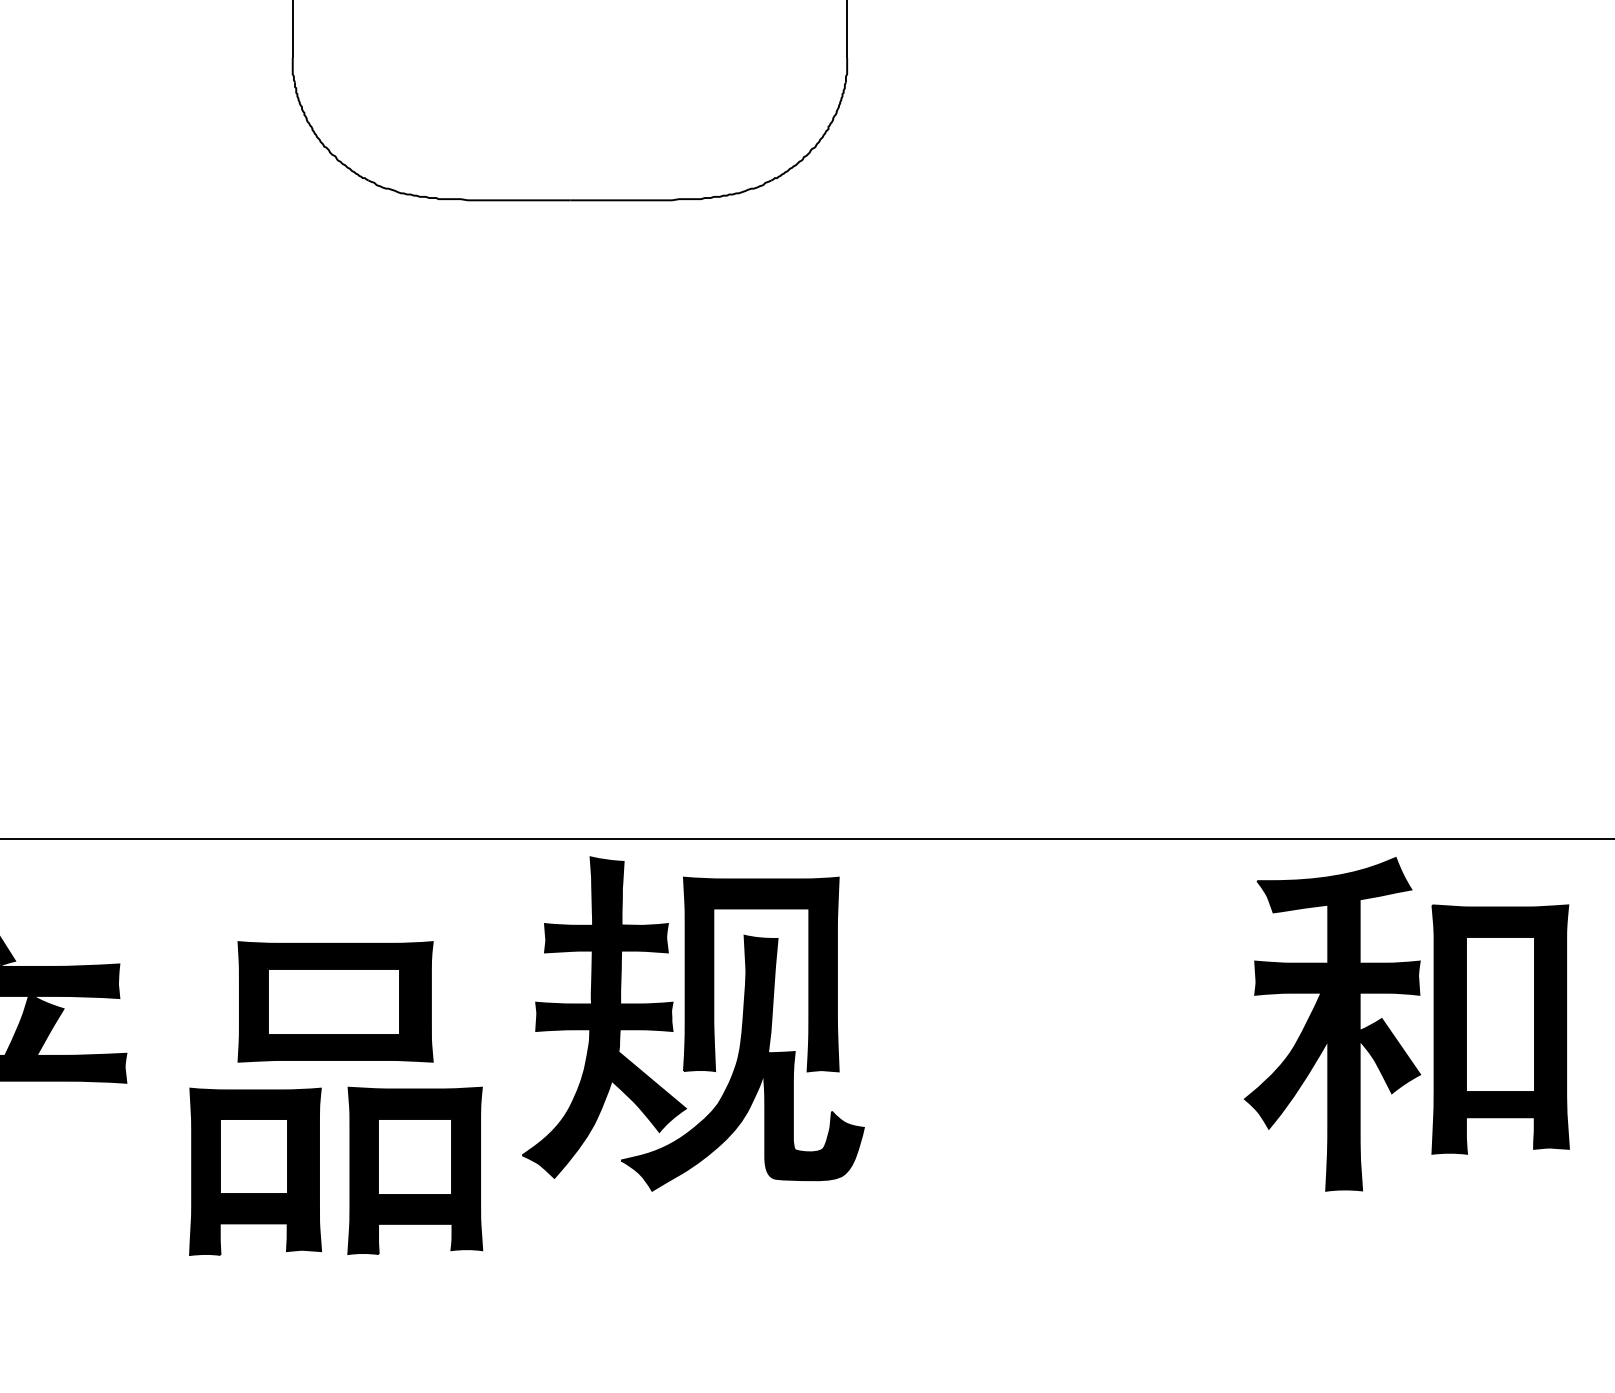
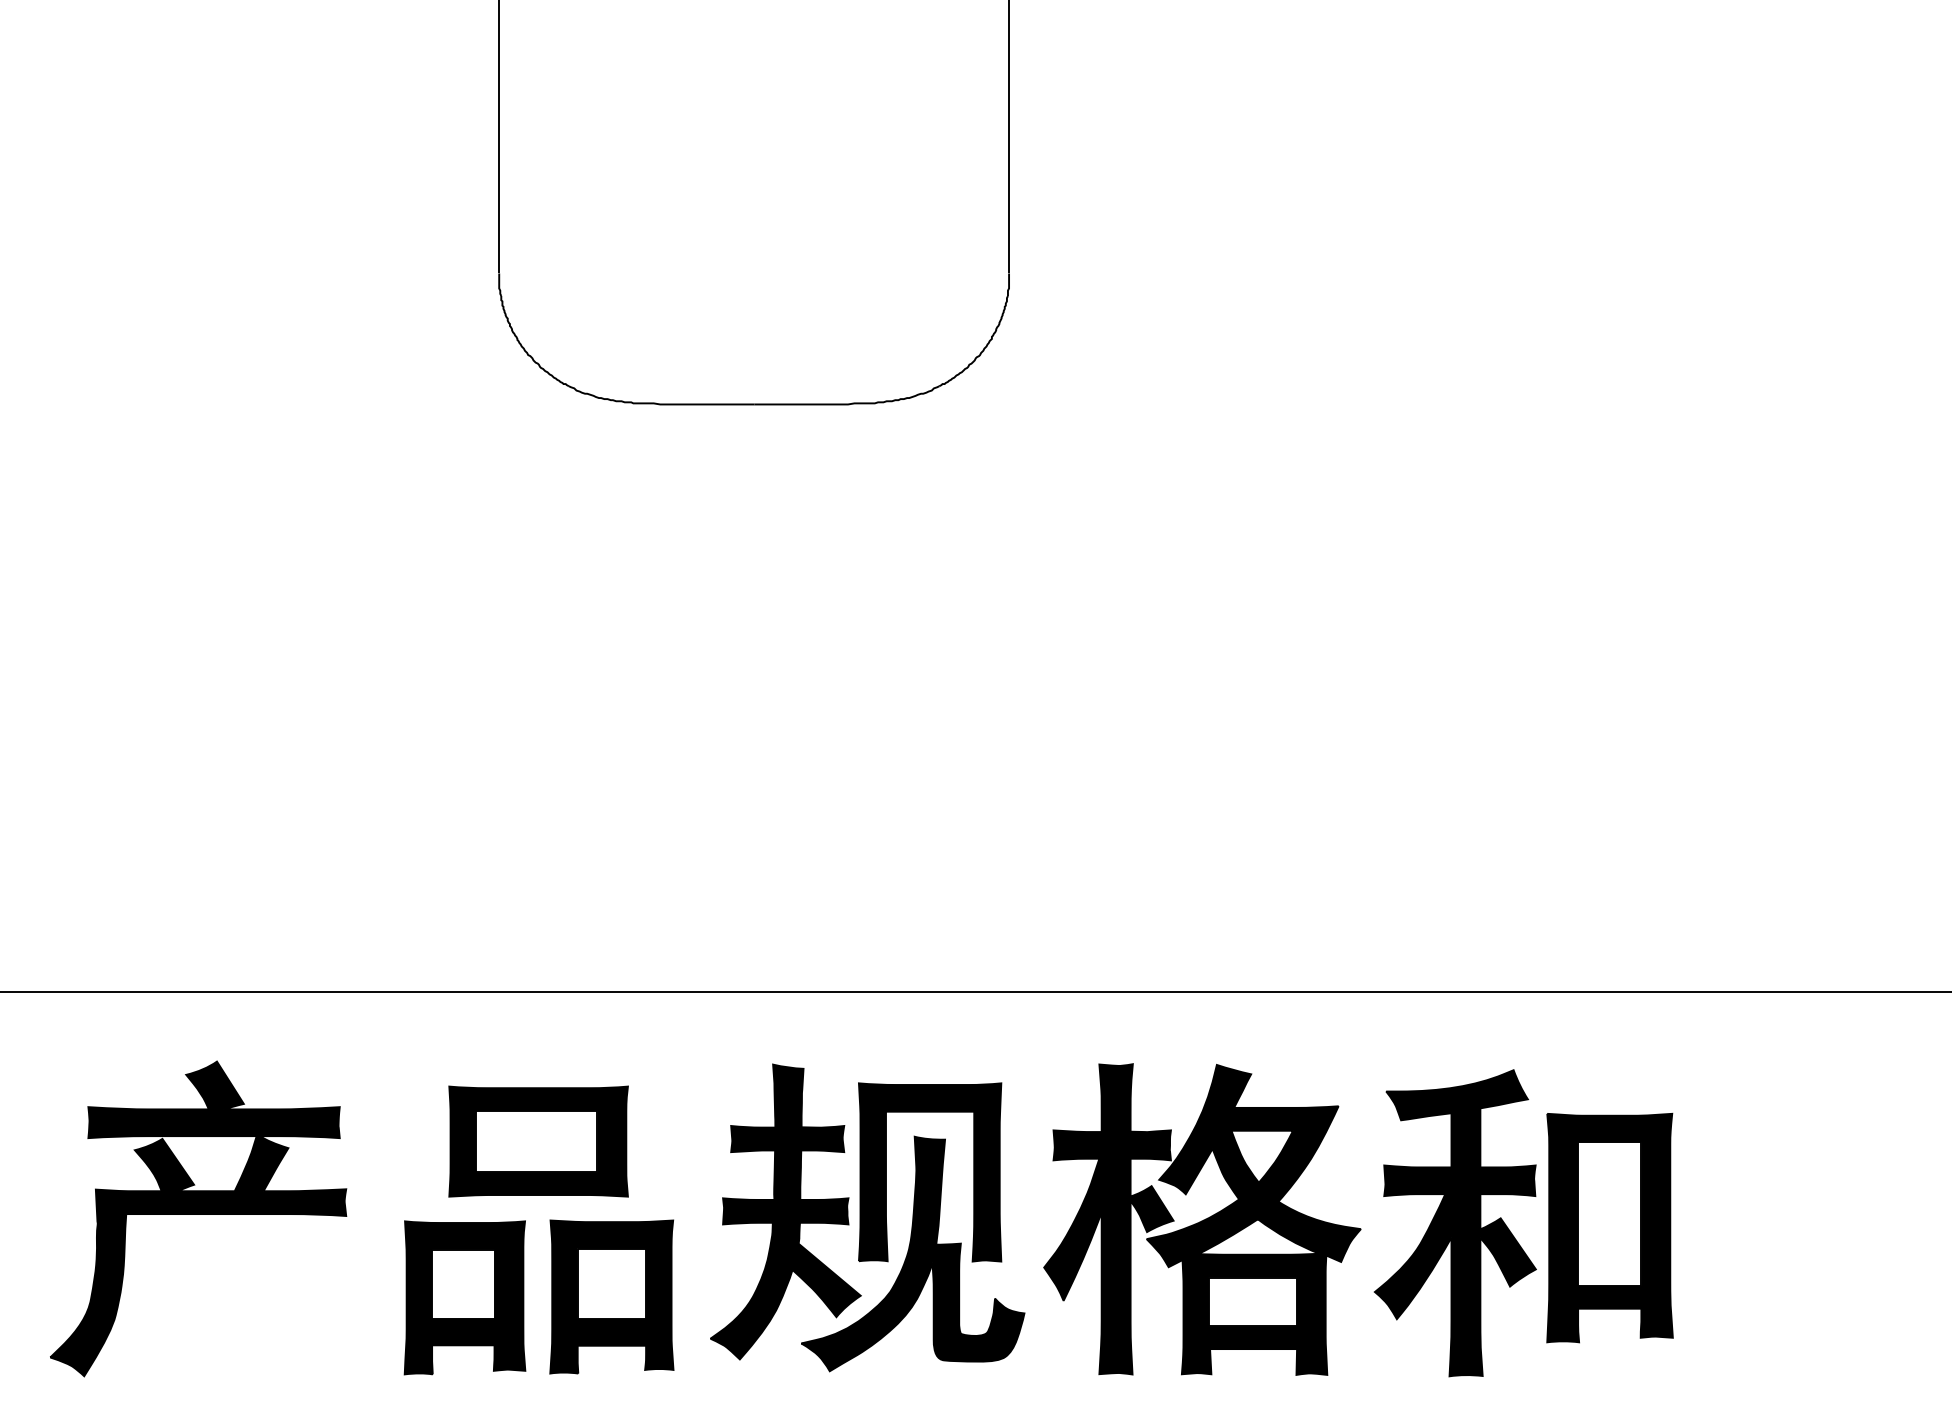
part: (693, 1023) -> (867, 1217), moved
part: (1392, 1032) -> (1510, 1230), moved
part: (1057, 1086) -> (1202, 1219), added

